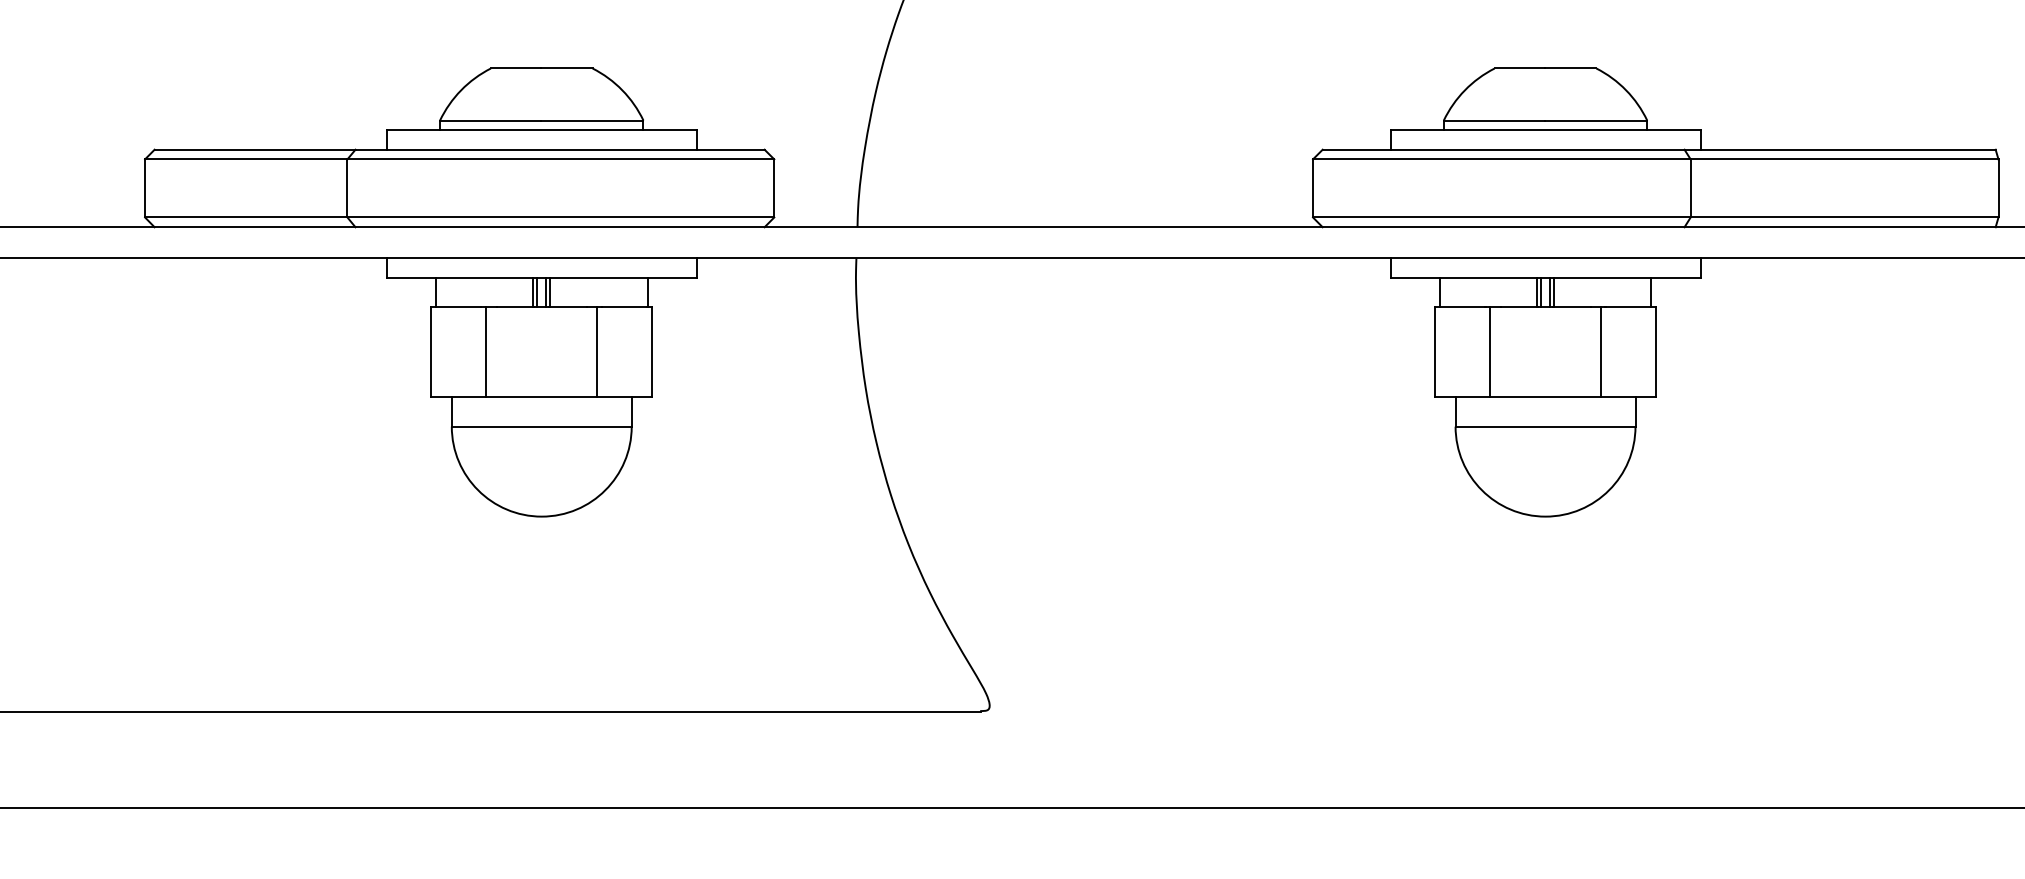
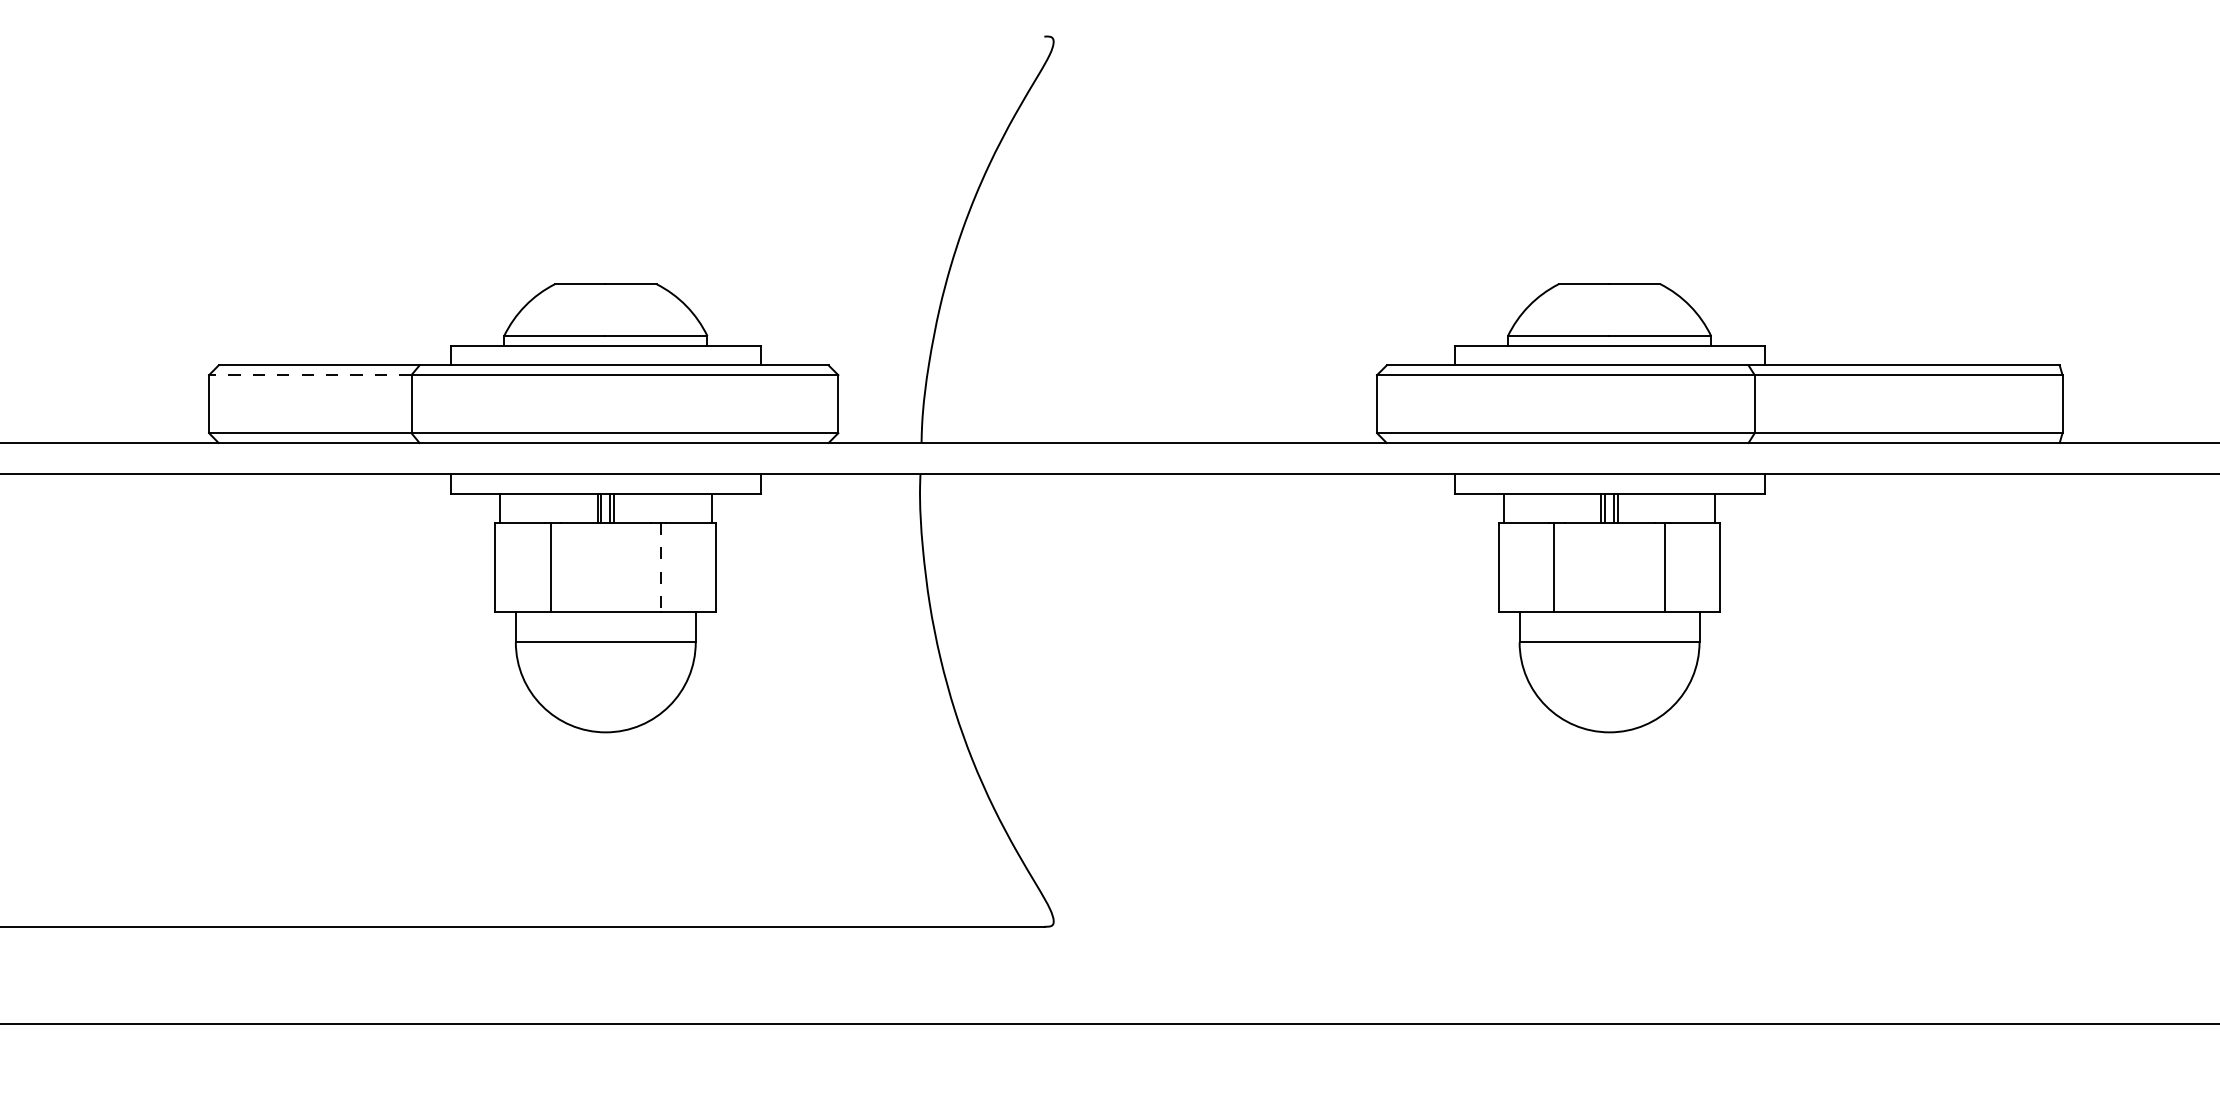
line: (245, 159) -> (309, 375), solid -> dashed
line: (597, 351) -> (661, 567), solid -> dashed

